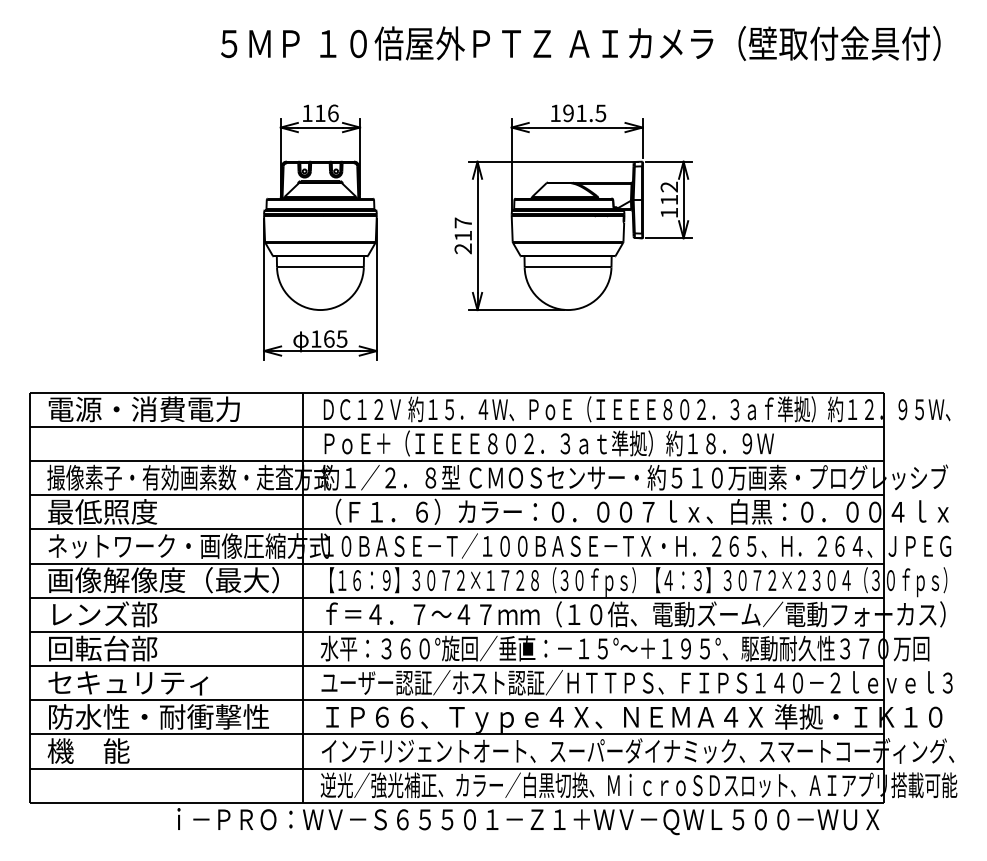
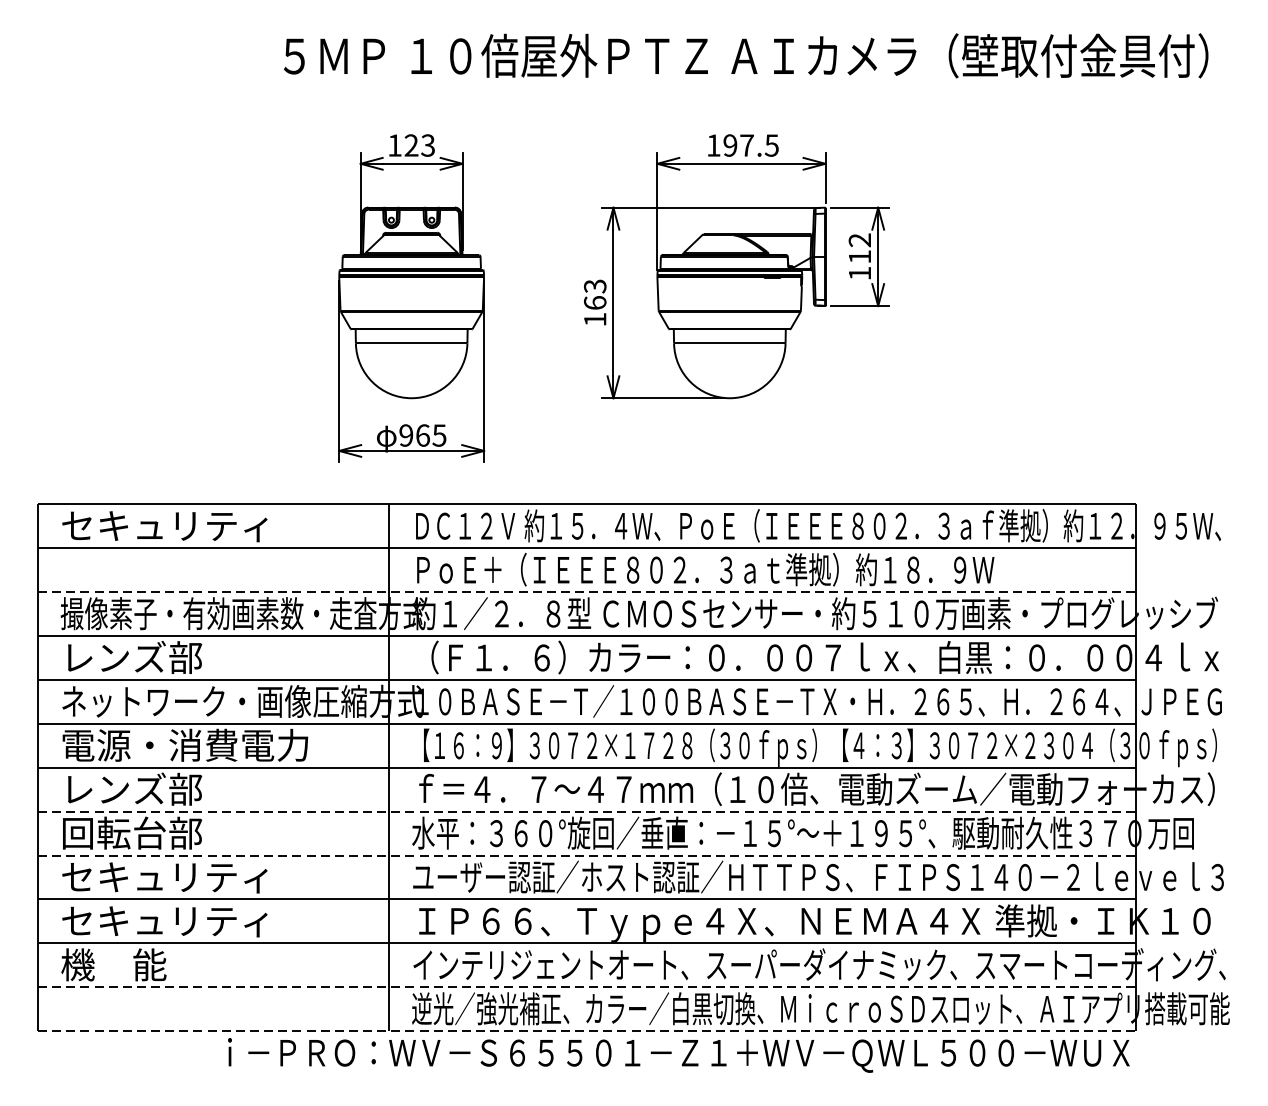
text: (581, 112) -> (747, 144), 191.5 -> 197.5
text: (326, 113) -> (419, 145), 116 -> 123
text: (463, 235) -> (595, 302), 217 -> 163
text: (316, 338) -> (406, 434), 165 -> 965
text: (143, 409) -> (184, 526), 電源・消費電力 -> セキュリティ
line: (457, 460) -> (587, 591), solid -> dashed
text: (102, 511) -> (131, 657), 最低照度 -> レンズ部
text: (163, 580) -> (210, 745), 画像解像度（最大） -> 電源・消費電力
line: (457, 631) -> (587, 811), solid -> dashed
line: (457, 666) -> (587, 856), solid -> dashed
text: (158, 716) -> (203, 920), 防水性・耐衝撃性 -> セキュリティ
line: (457, 768) -> (587, 987), solid -> dashed
line: (457, 802) -> (587, 1030), solid -> dashed

